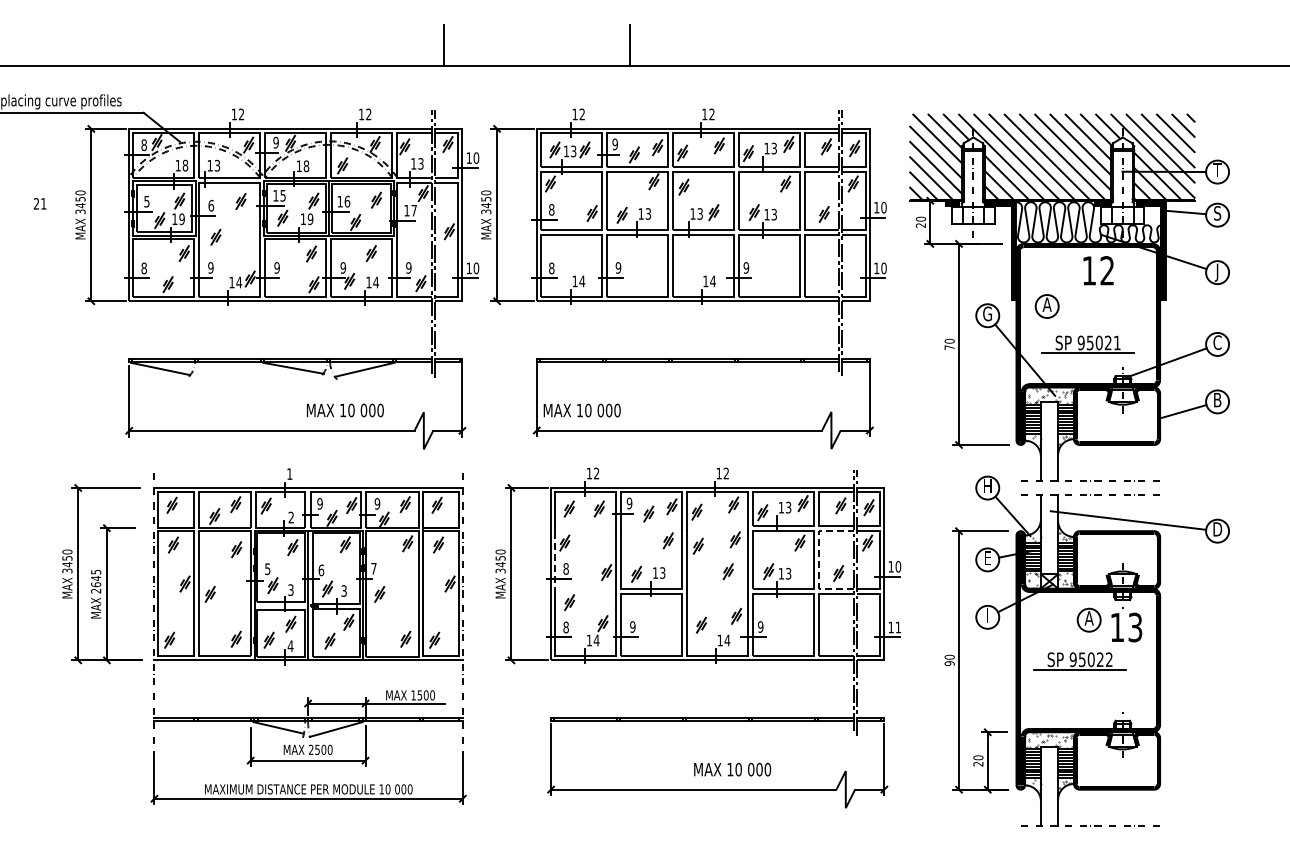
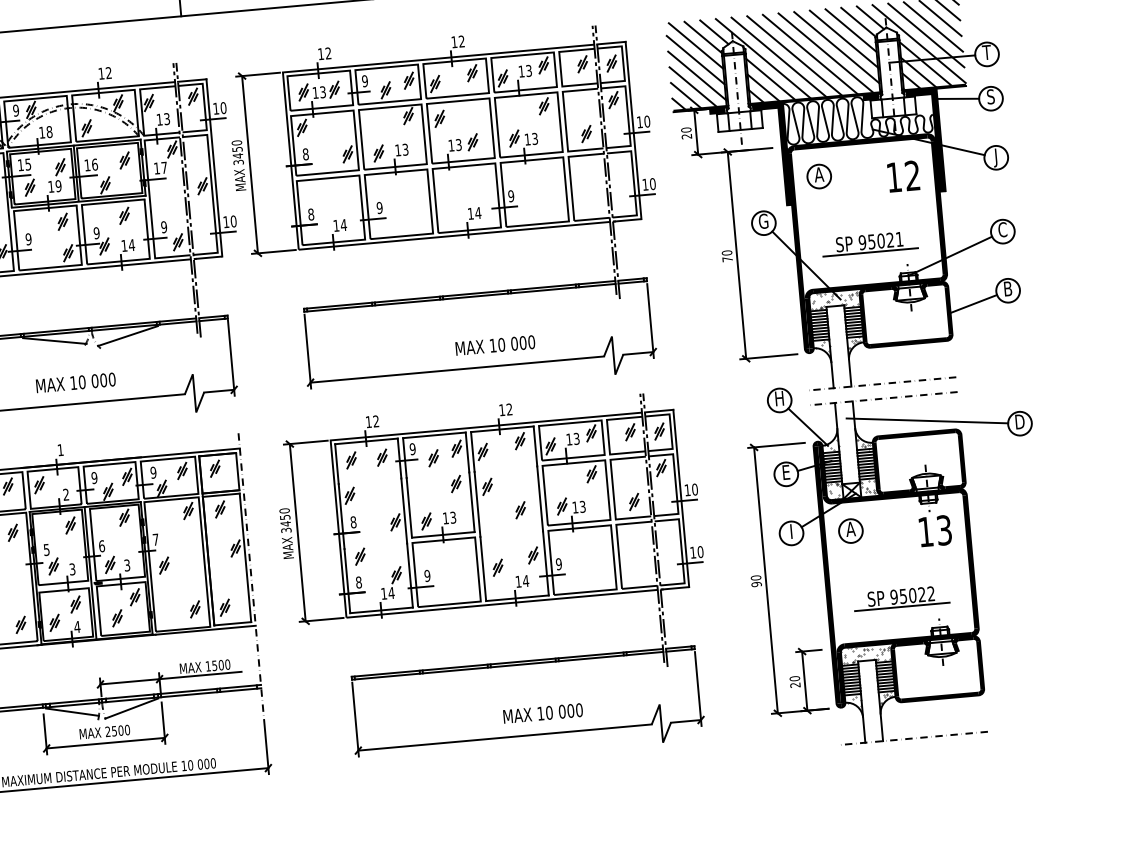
text: (1098, 270) -> (903, 176), moved
part: (1046, 306) -> (818, 176), moved
text: (345, 410) -> (76, 382), moved
text: (581, 410) -> (494, 345), moved
part: (734, 539) -> (523, 476), removed
line: (819, 559) -> (613, 489), dashed -> solid
line: (555, 562) -> (342, 516), dashed -> solid
part: (1088, 619) -> (850, 530), moved
text: (898, 627) -> (700, 552), 11 -> 10
part: (1079, 661) -> (900, 598), moved

